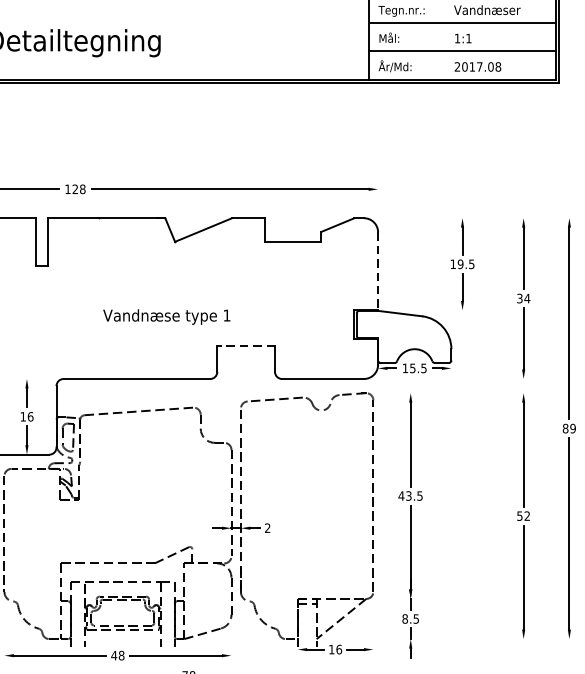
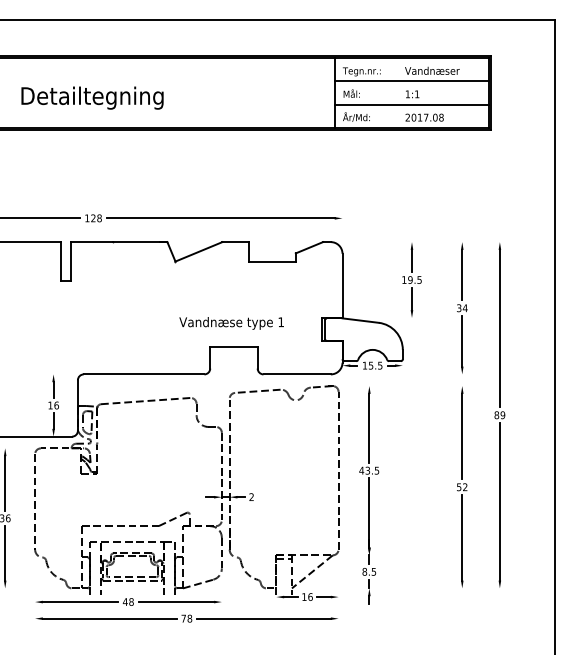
line: (378, 272) -> (342, 286), dashed -> solid
text: (166, 317) -> (231, 323), moved
line: (245, 346) -> (233, 347), dashed -> solid

